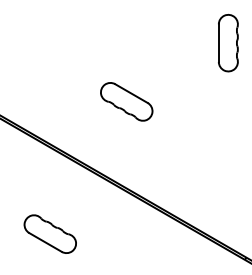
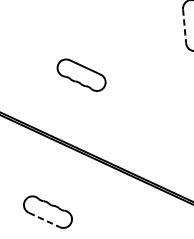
line: (218, 43) -> (184, 26), solid -> dashed
part: (126, 101) -> (81, 74), moved
line: (45, 242) -> (44, 220), solid -> dashed

